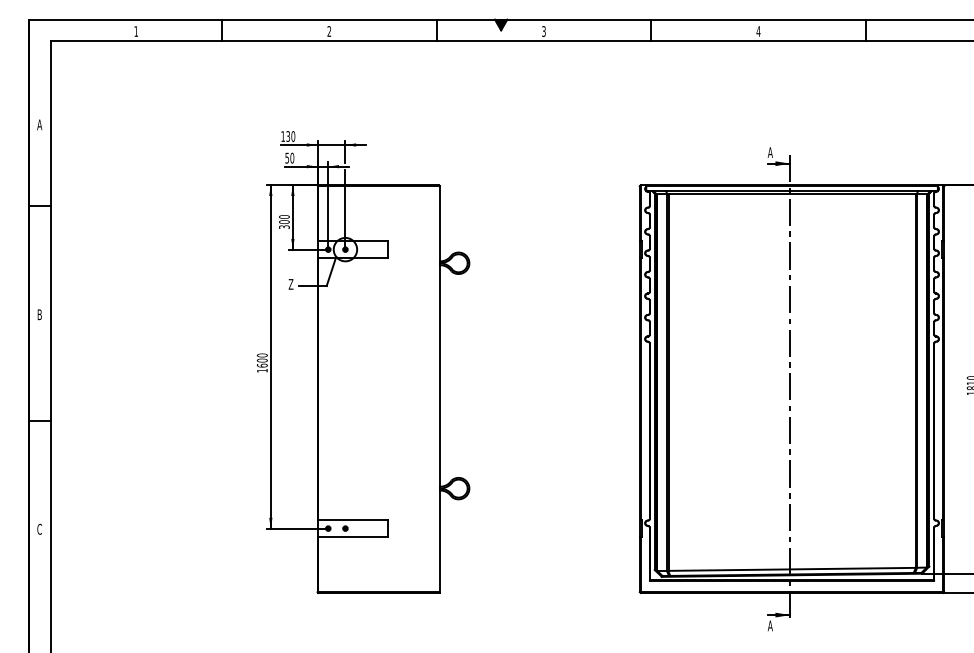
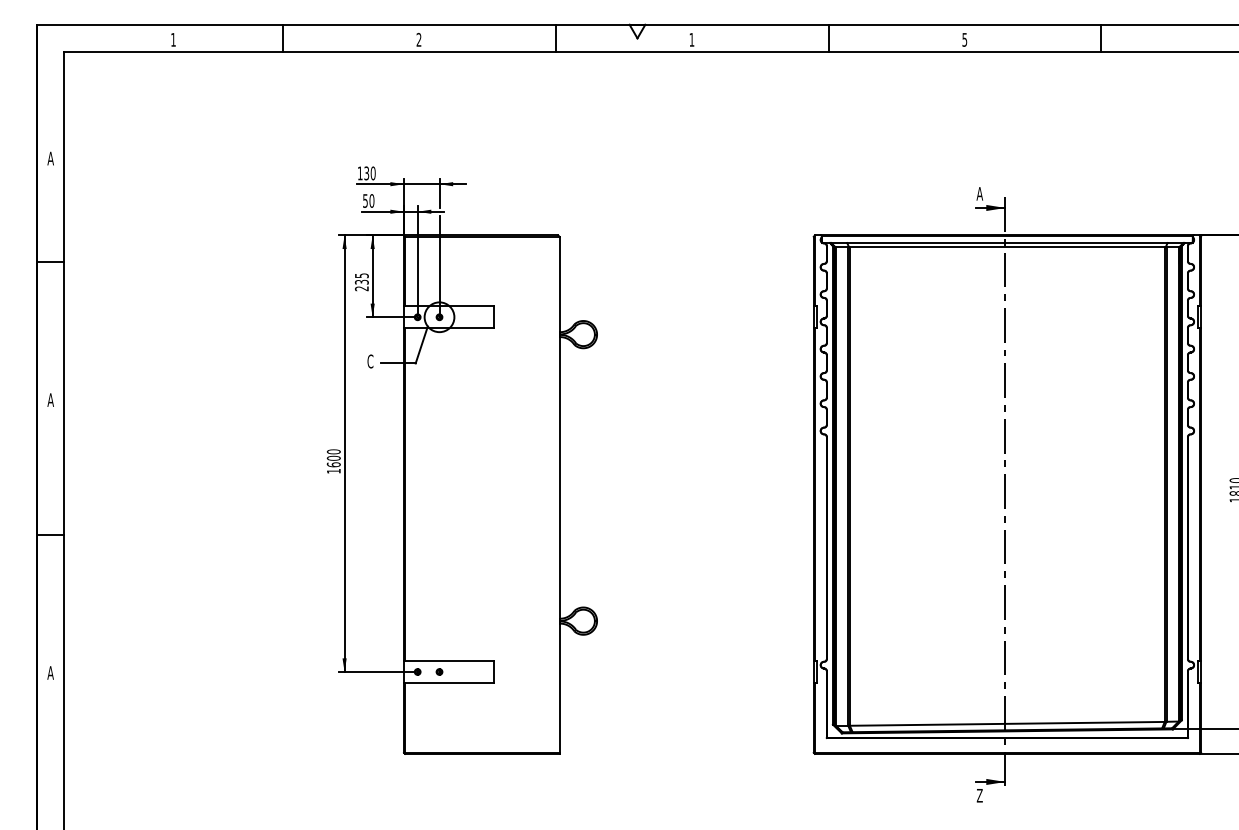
fill: (501, 24) -> (637, 31), removed
text: (543, 31) -> (691, 39), 3 -> 1
text: (758, 31) -> (964, 39), 4 -> 5
text: (284, 222) -> (361, 282), 300 -> 235
text: (291, 284) -> (370, 361), Z -> C
text: (39, 314) -> (50, 399), B -> A
text: (39, 528) -> (50, 672), C -> A
text: (770, 625) -> (979, 795), A -> Z

